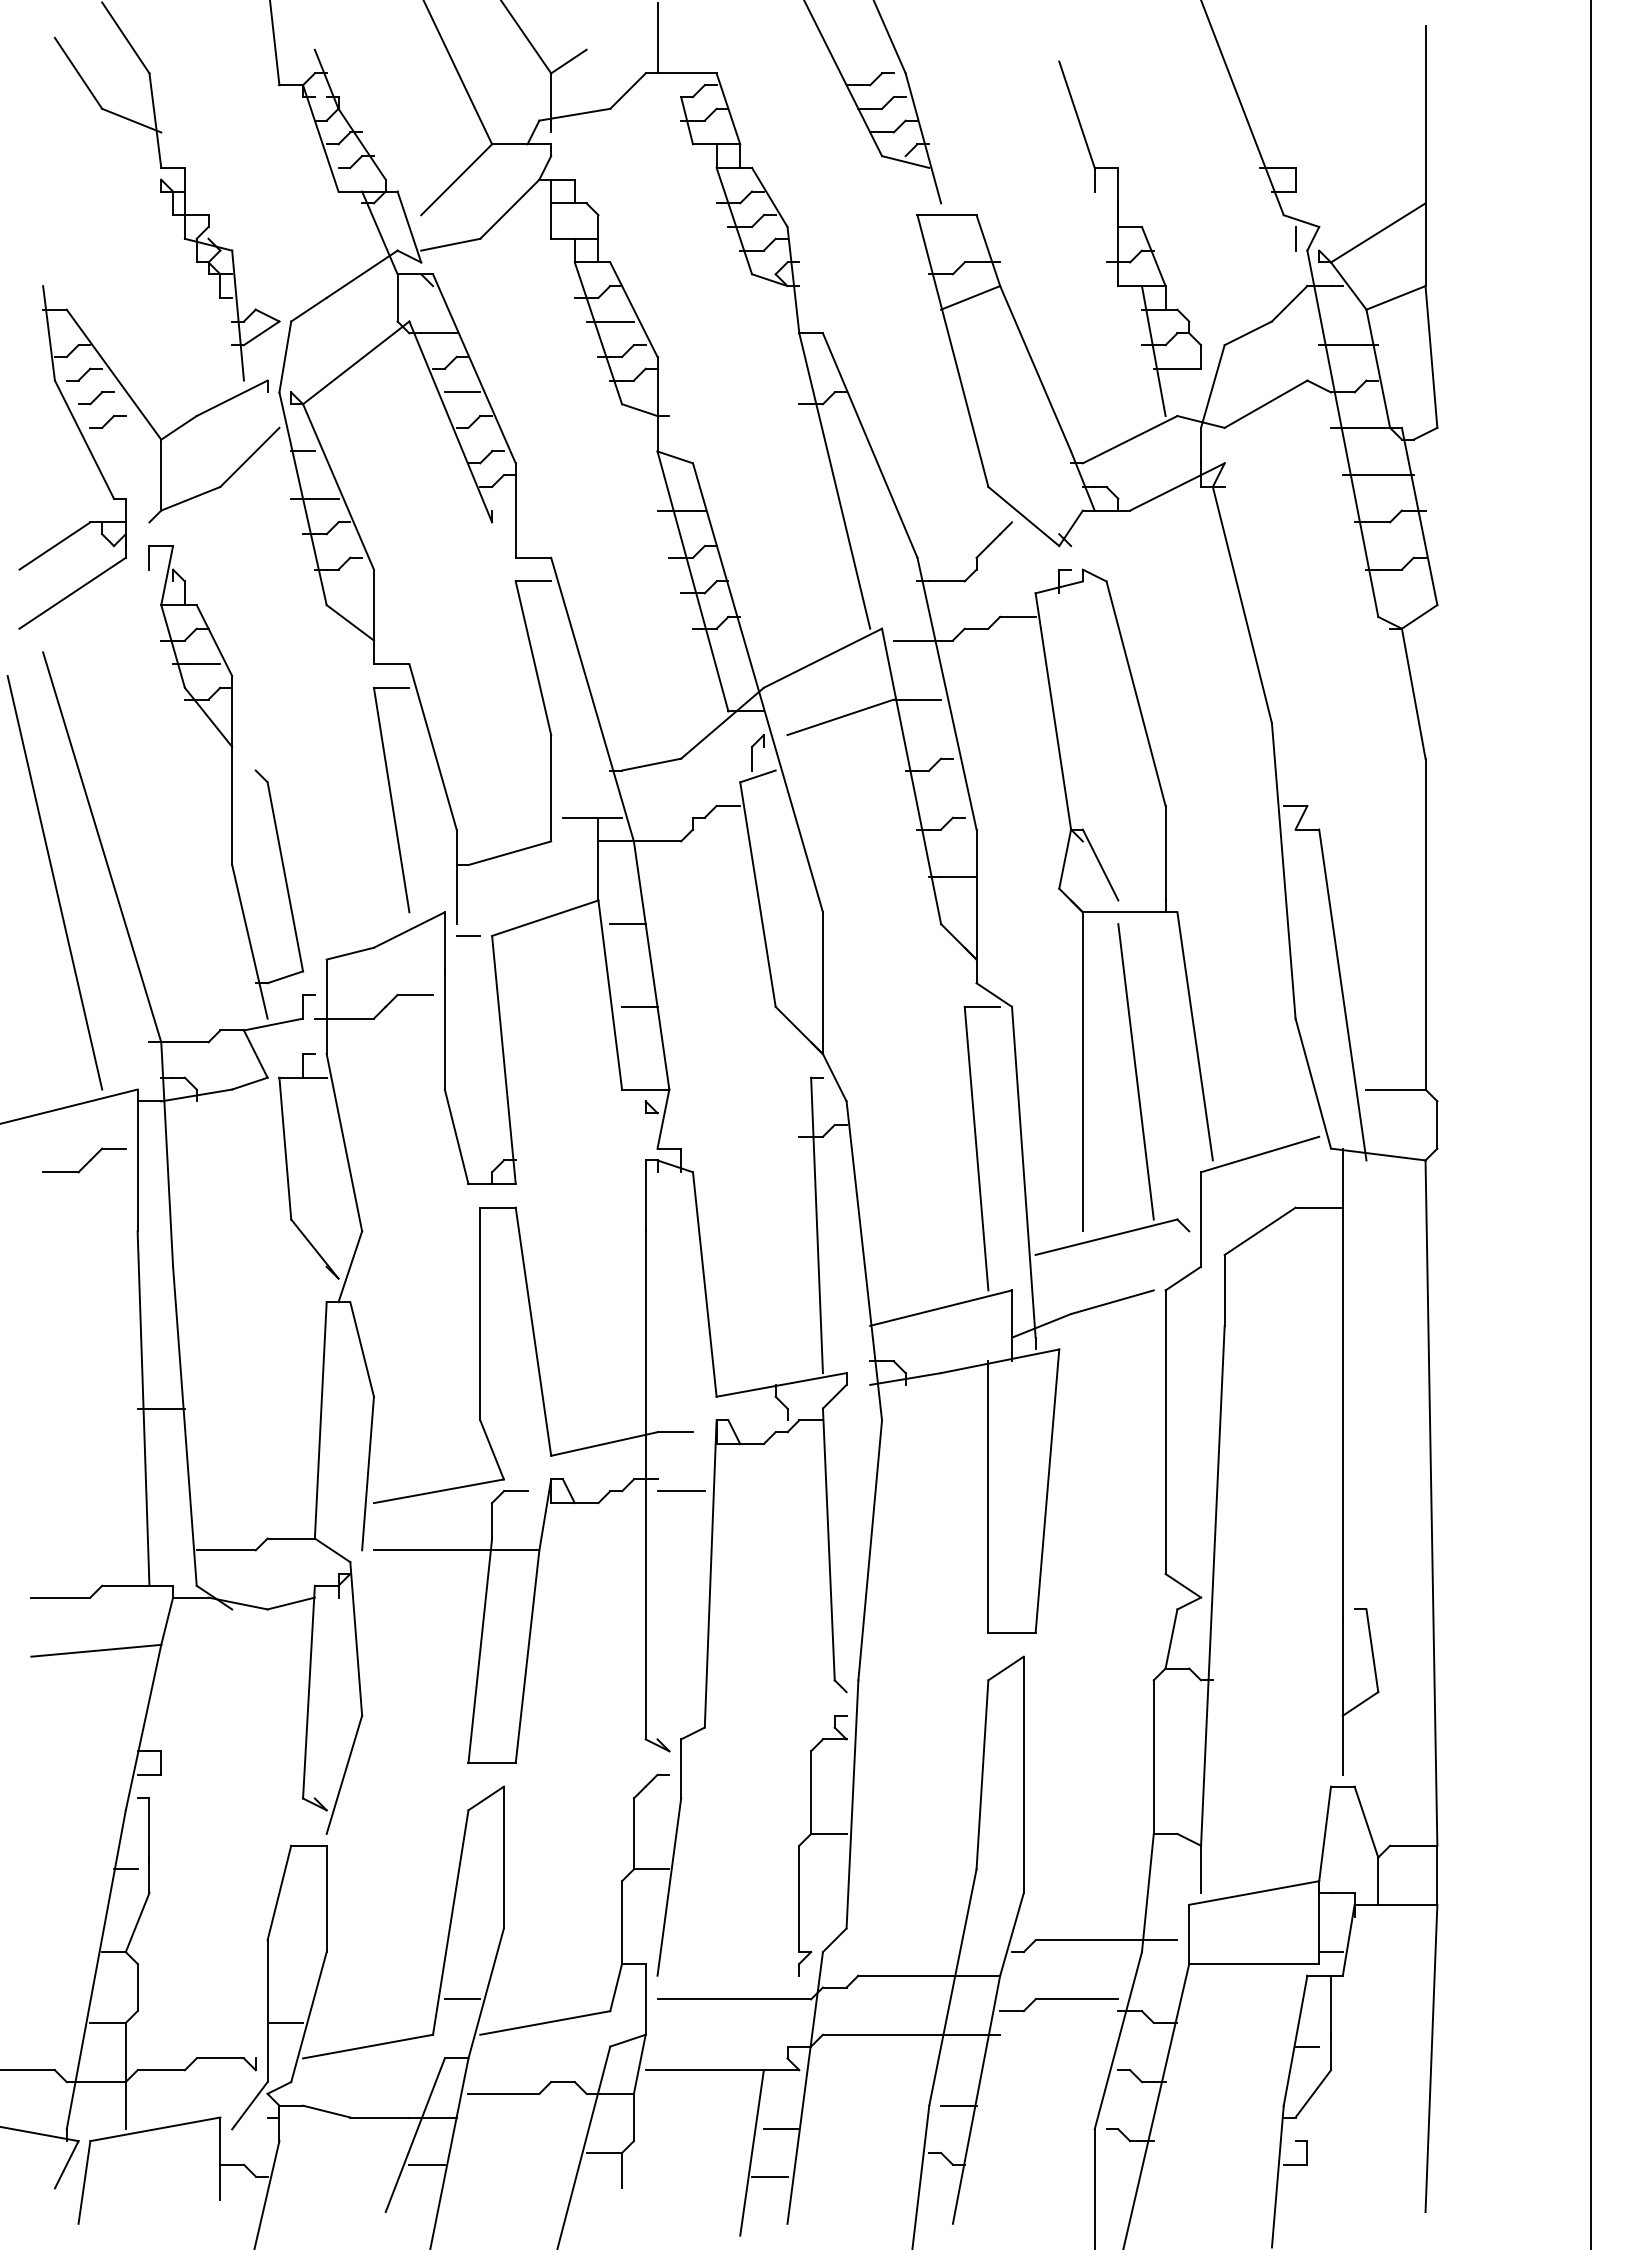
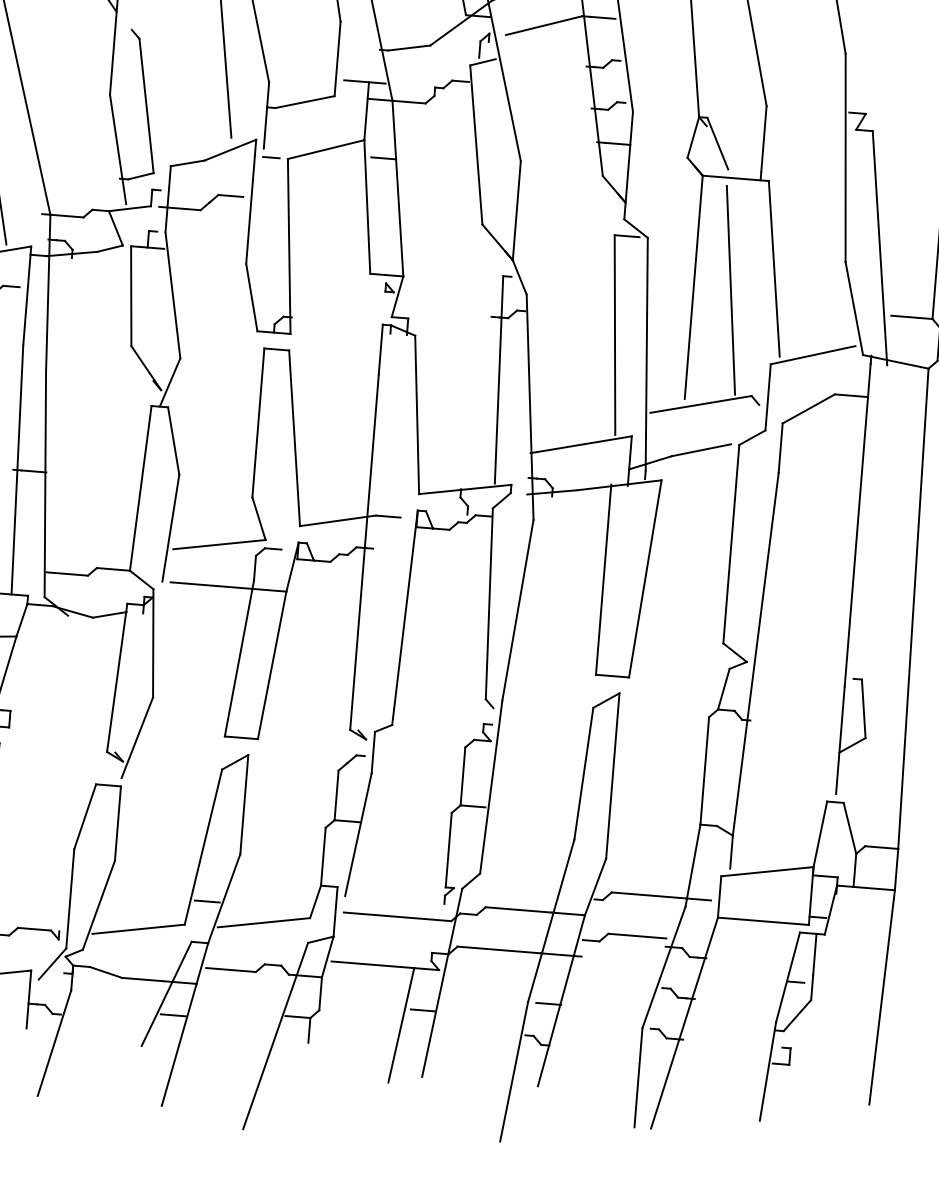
line: (639, 1006) -> (387, 216), removed
line: (680, 1491) -> (388, 558), removed
line: (285, 2022) -> (82, 907), removed
line: (769, 2176) -> (412, 1042), removed

